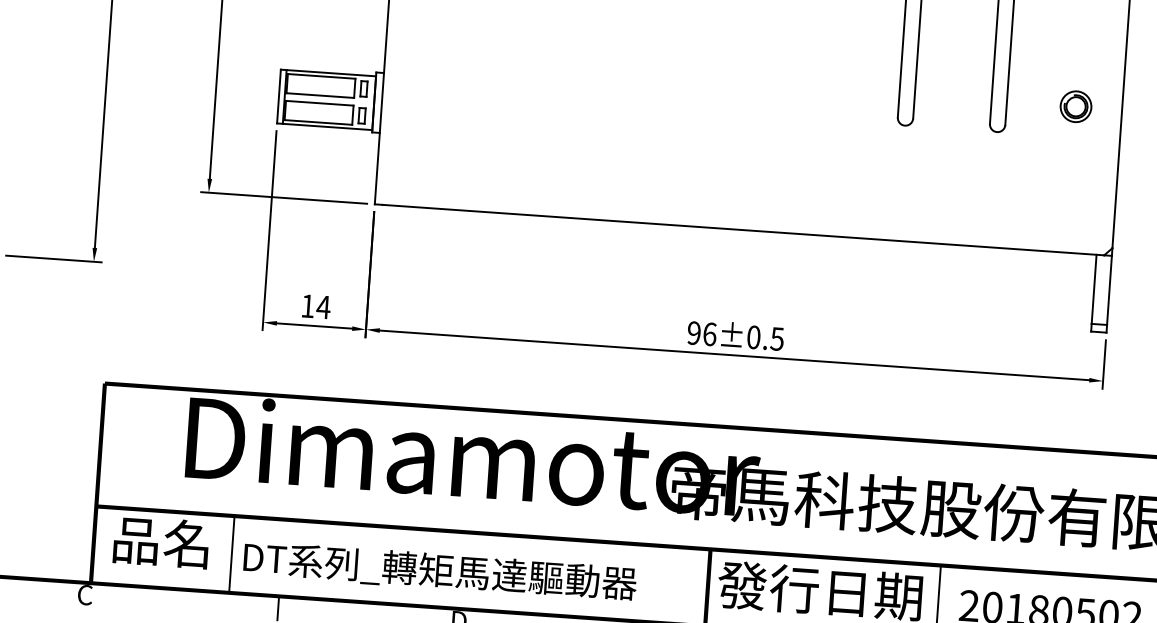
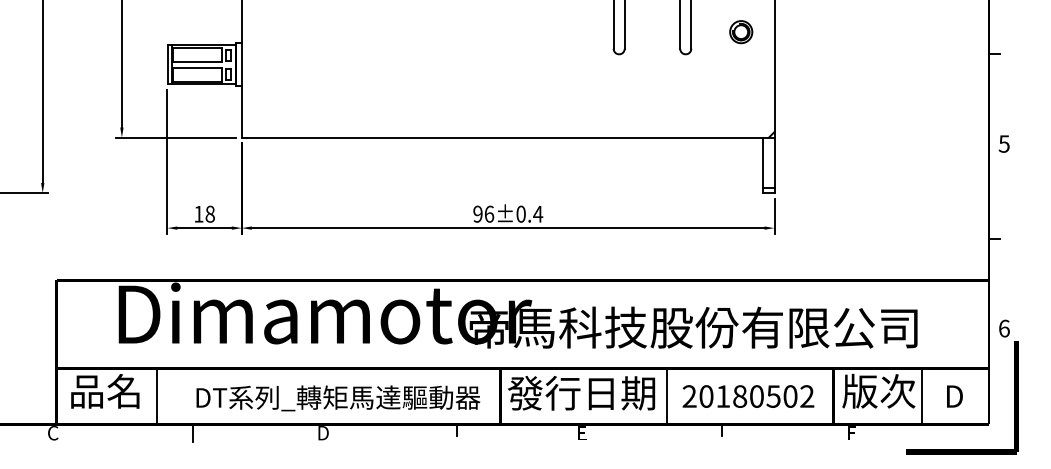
text: (324, 306) -> (210, 213), 14 -> 18
text: (777, 339) -> (538, 214), 96±0.5 -> 96±0.4
text: (440, 571) -> (338, 398), moved

